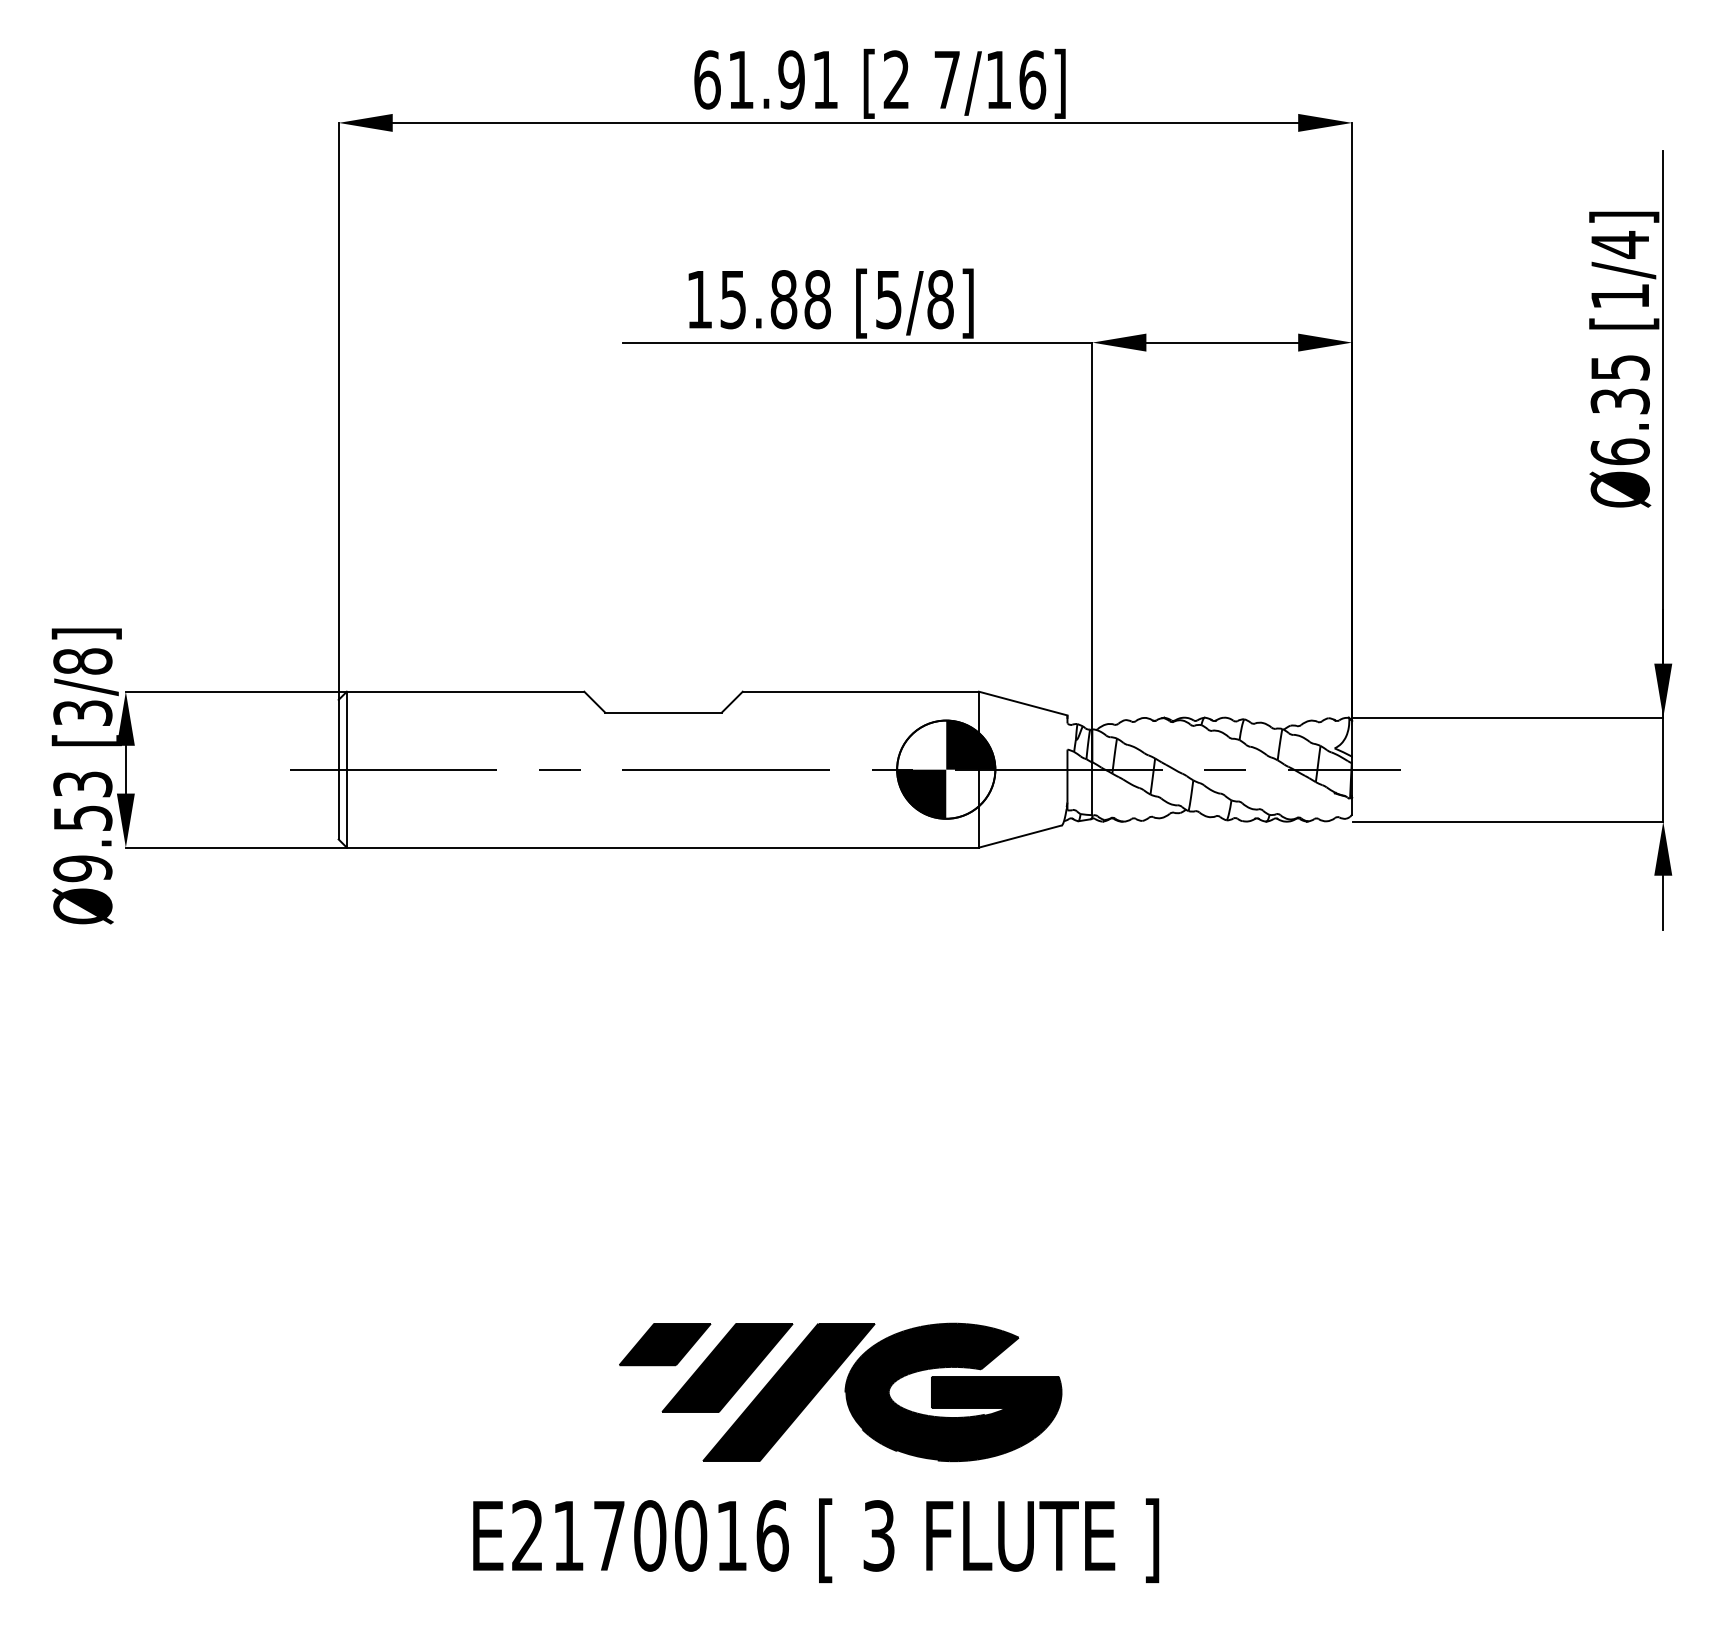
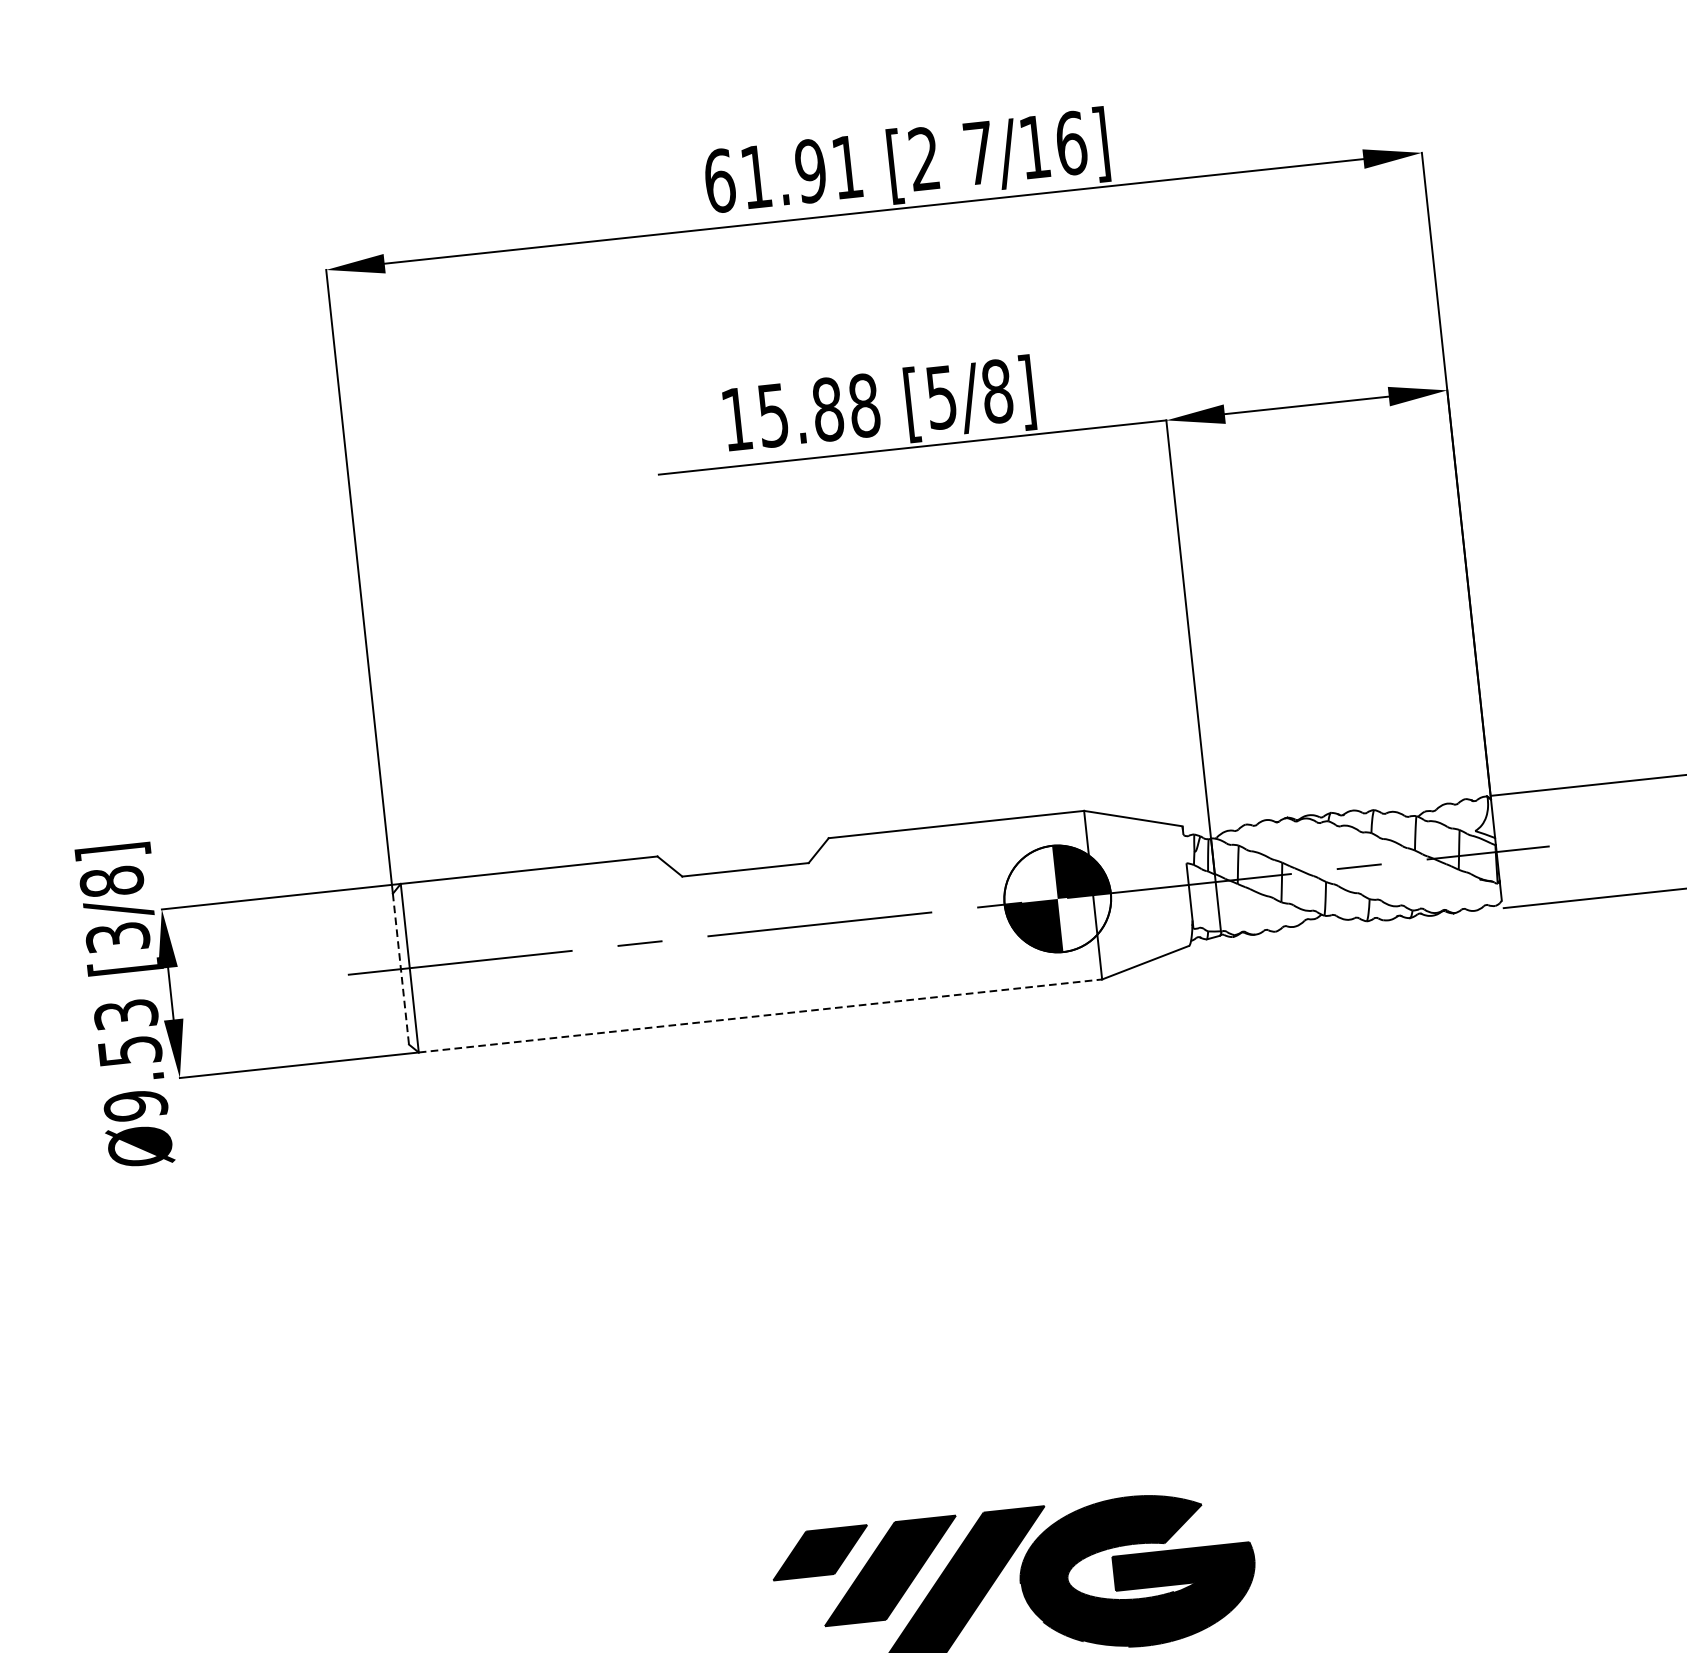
line: (338, 769) -> (400, 968), solid -> dashed
line: (663, 847) -> (761, 1015), solid -> dashed

